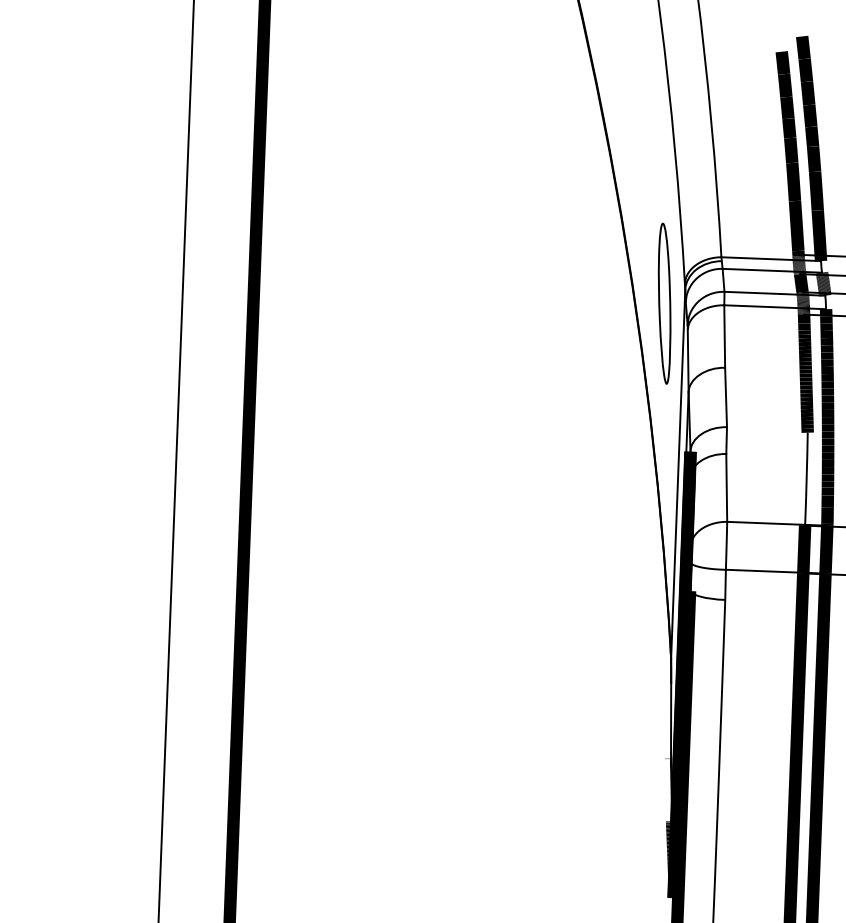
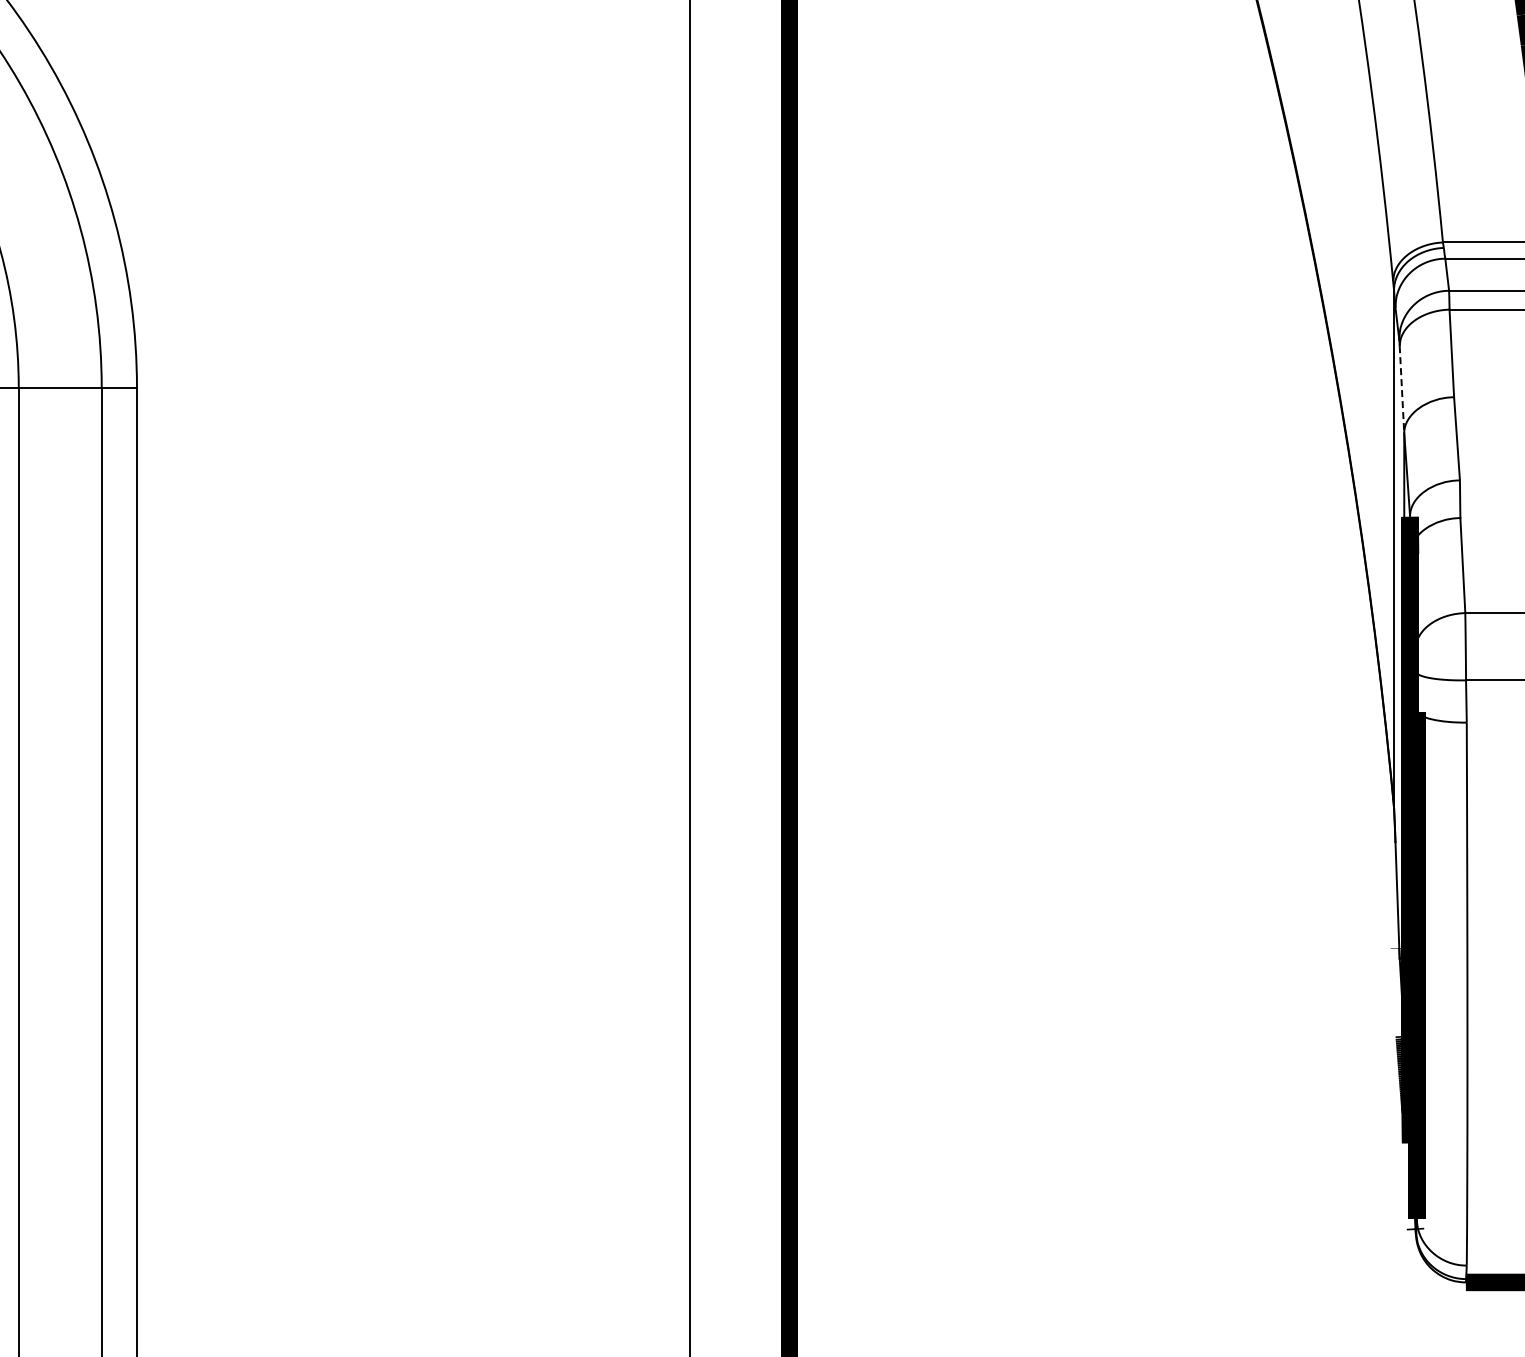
part: (664, 303) -> (1365, 310), removed
line: (687, 360) -> (1401, 389), solid -> dashed

